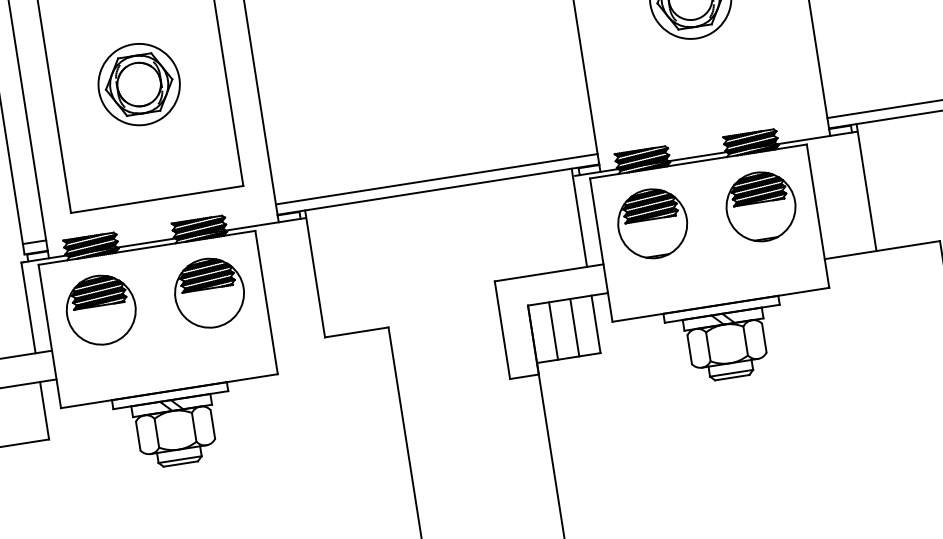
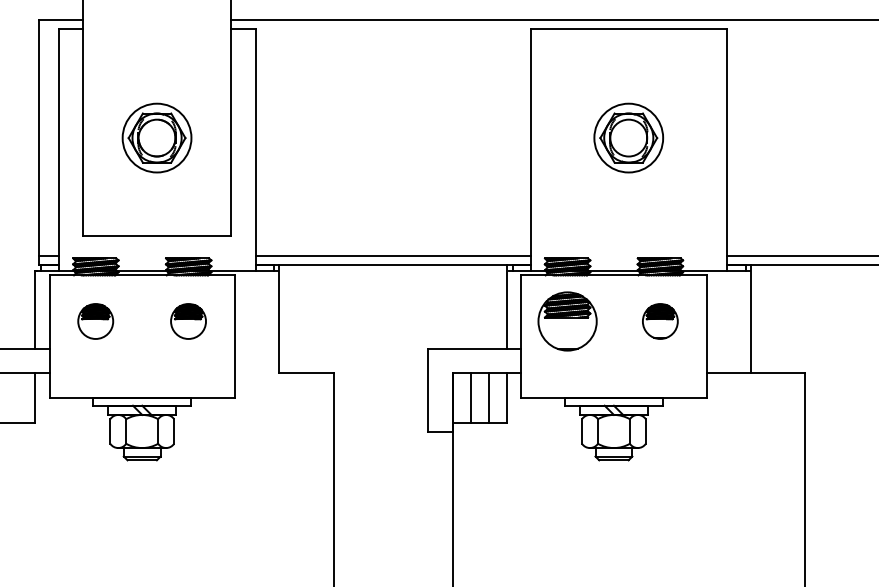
part: (761, 206) -> (660, 321), size x0.6
part: (209, 293) -> (188, 321), size x0.6
part: (100, 310) -> (95, 321), size x0.6

